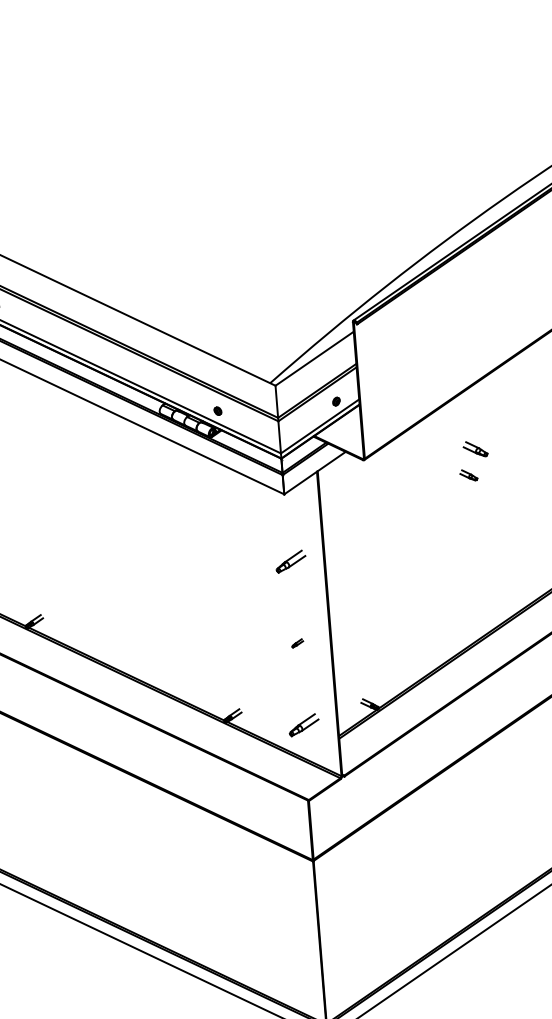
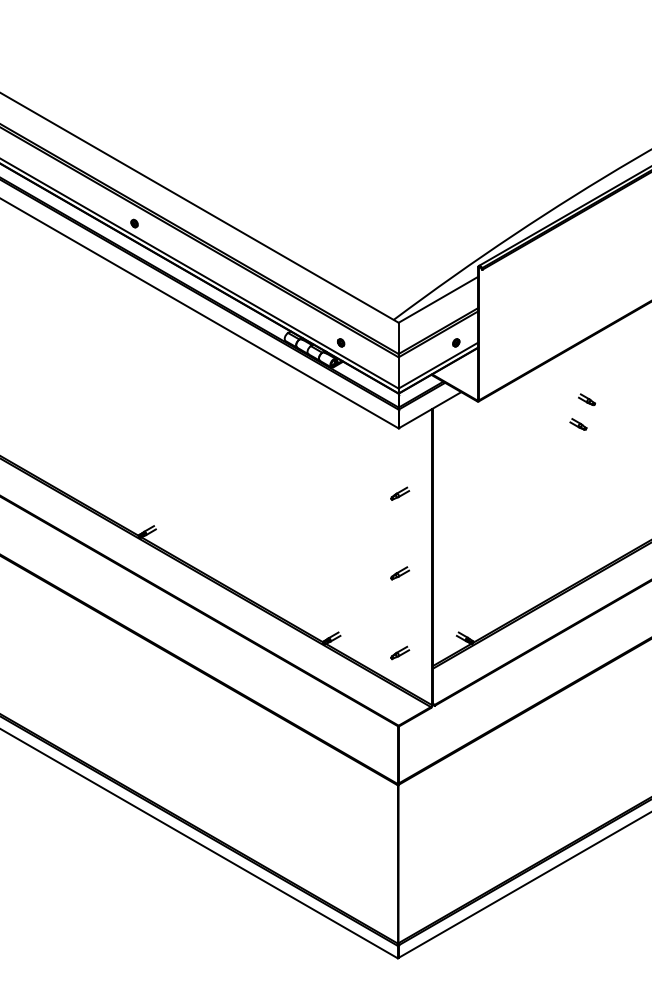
part: (475, 449) -> (586, 399), size x0.71
part: (291, 561) -> (400, 493), size x0.62
part: (297, 643) -> (399, 573), size x1.67
part: (304, 724) -> (400, 652), size x0.62

